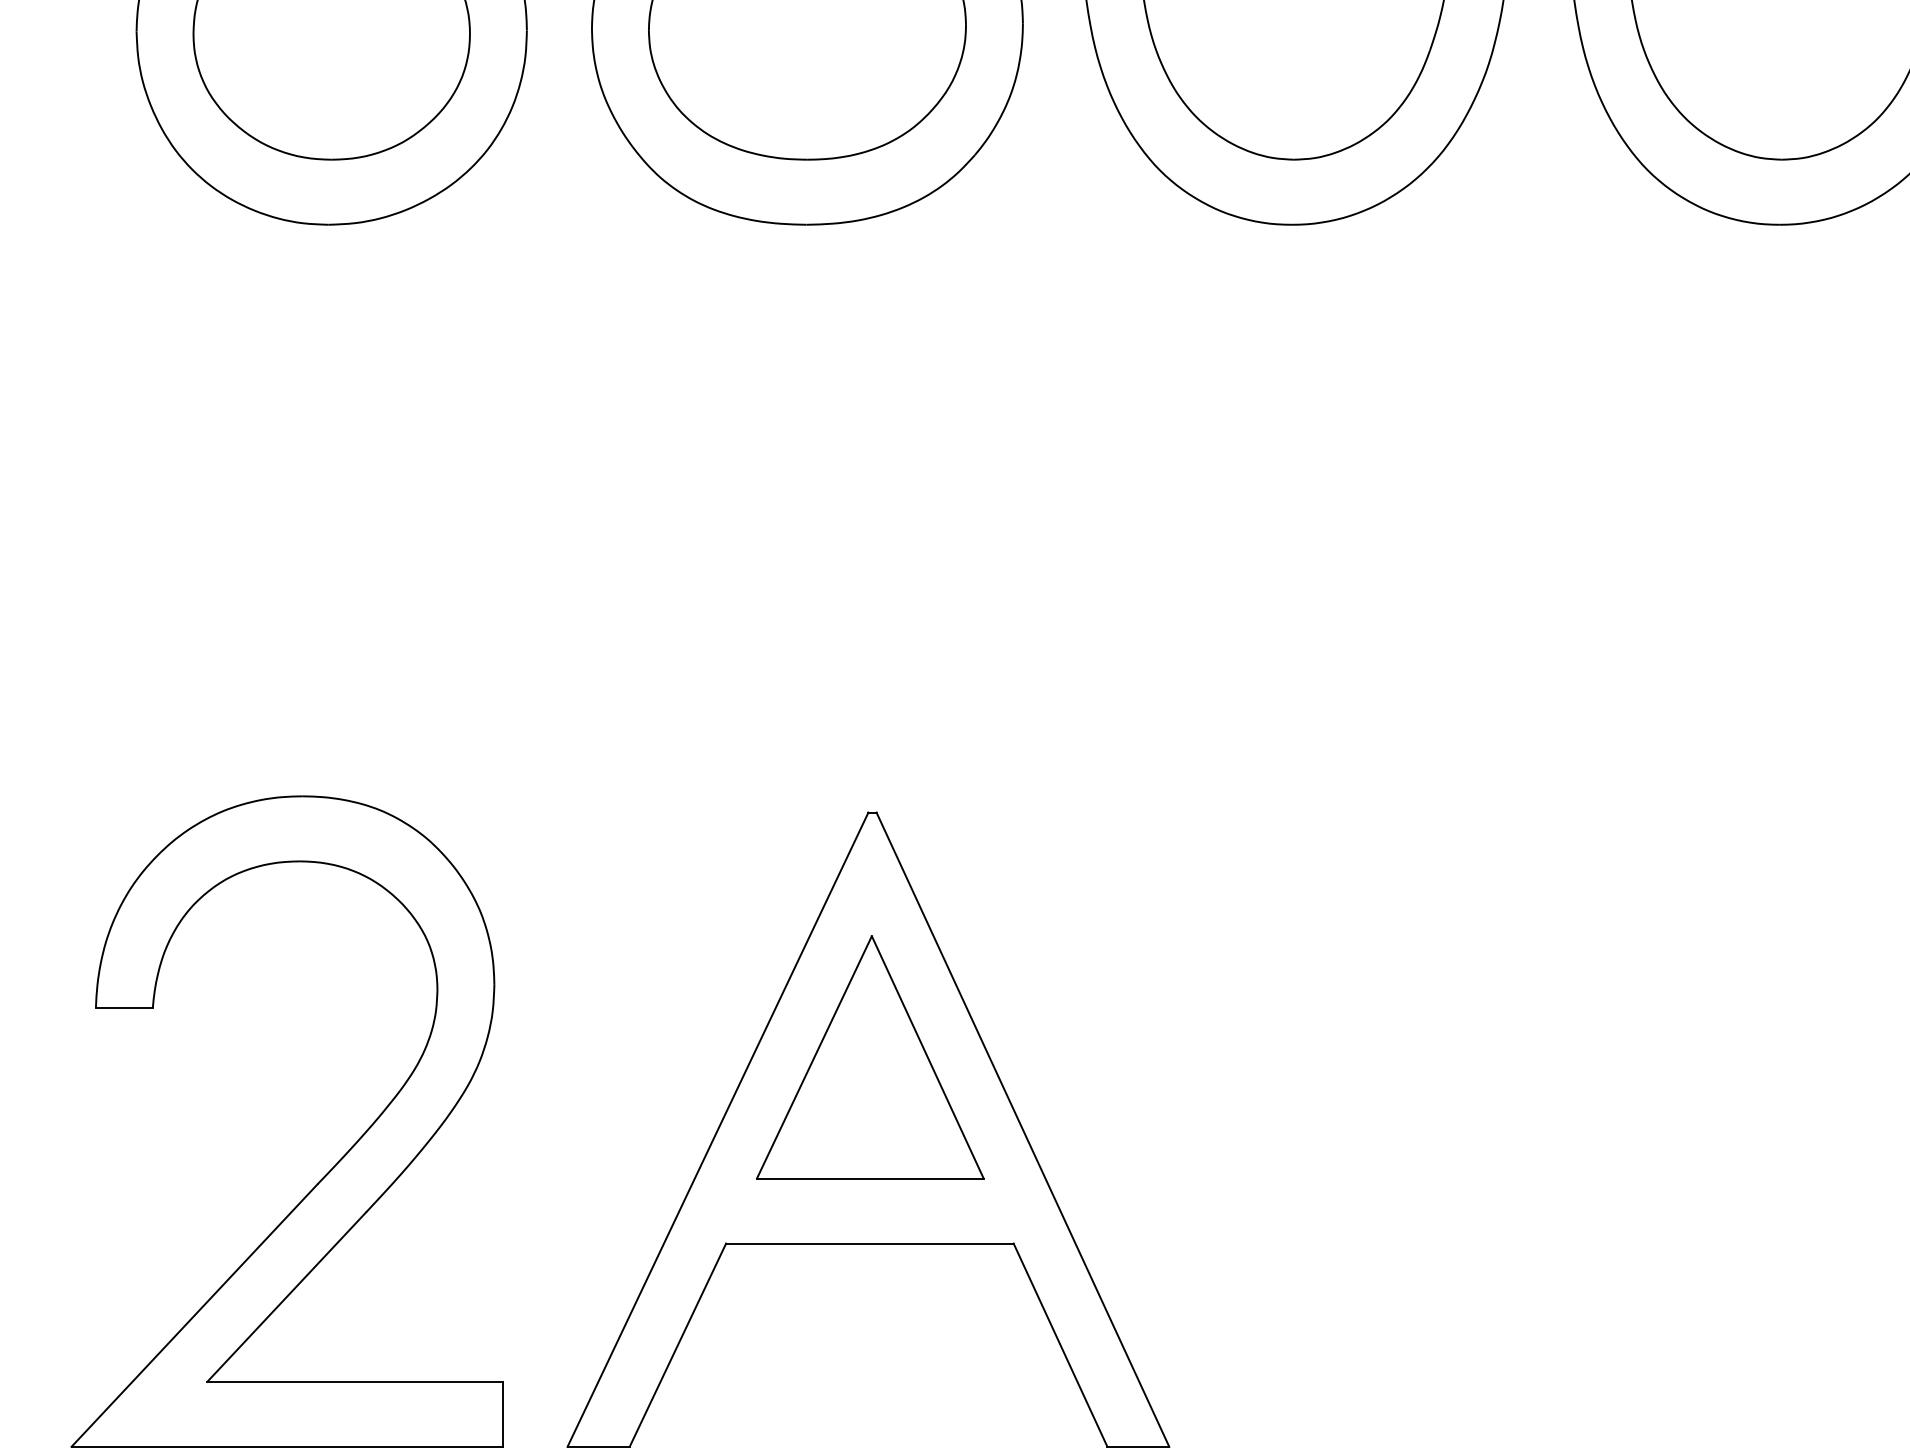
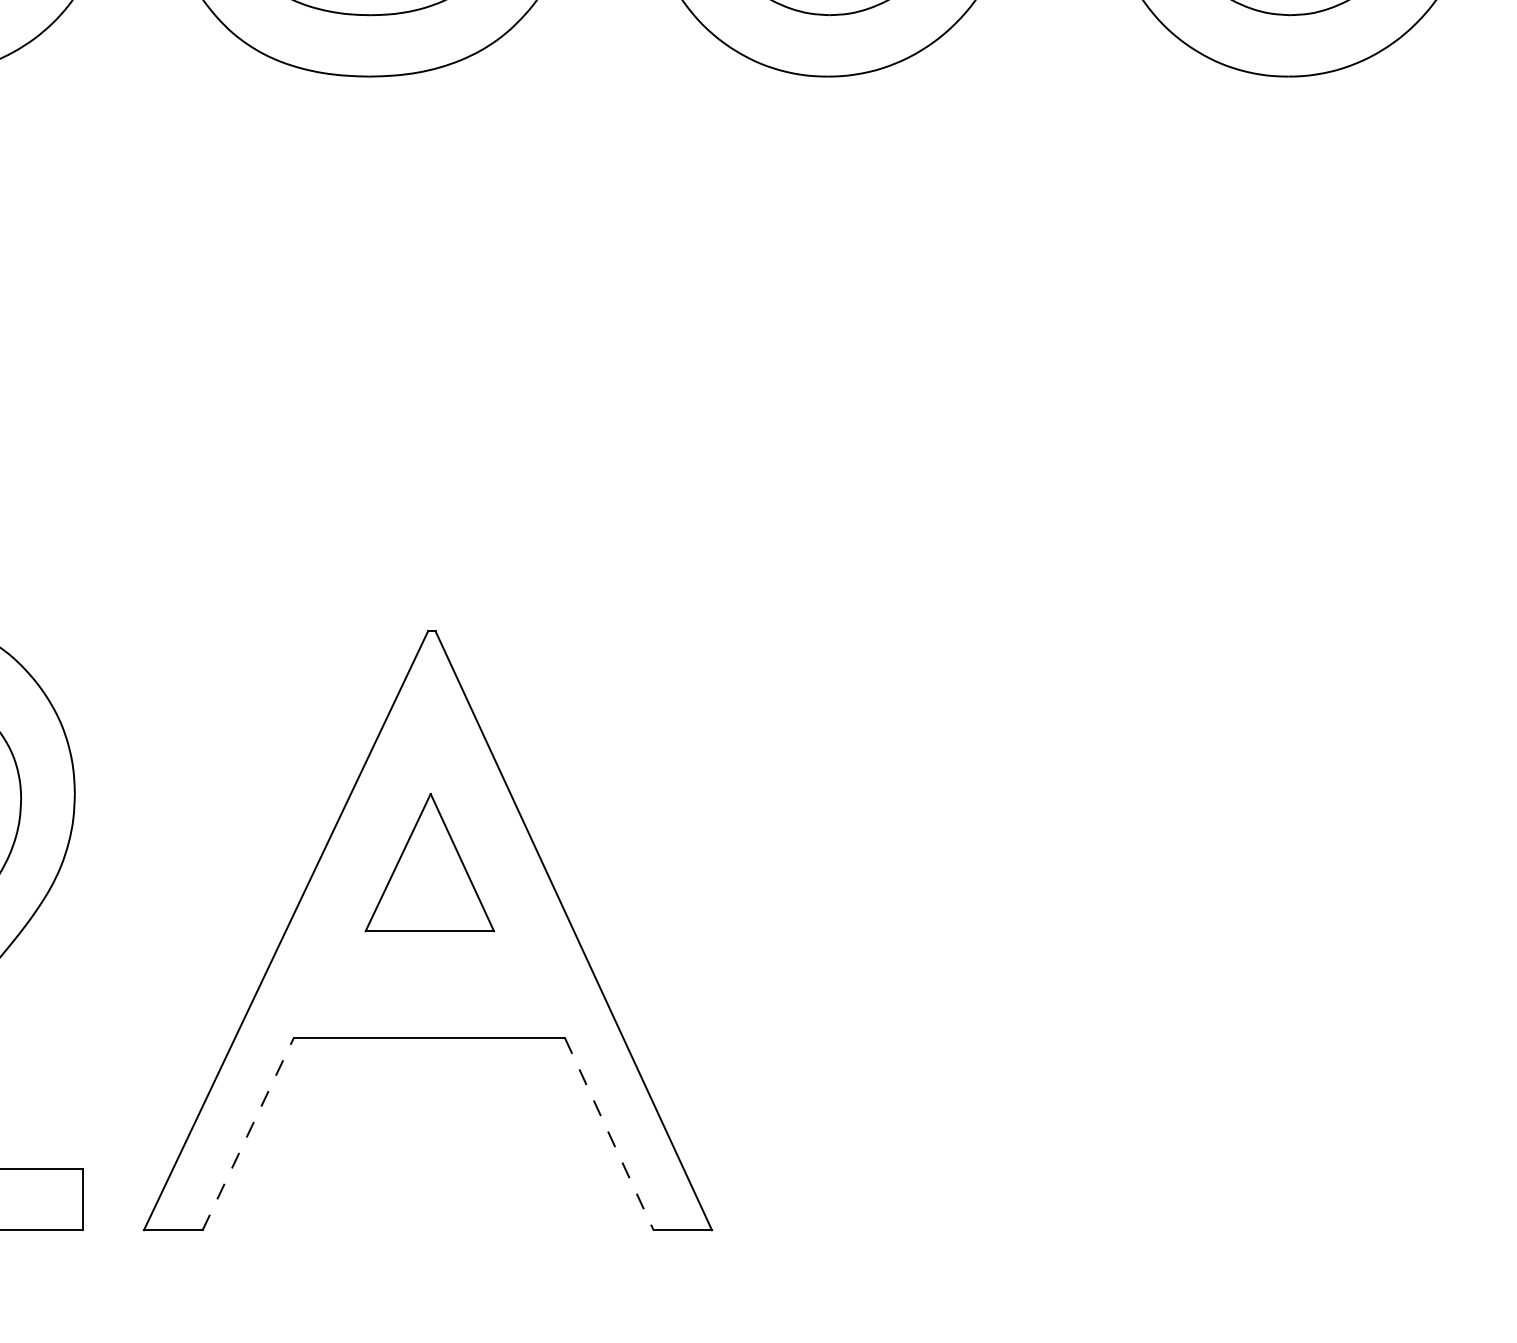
part: (870, 1057) -> (429, 862), size x0.6
line: (677, 1345) -> (247, 1134), solid -> dashed
line: (1060, 1345) -> (609, 1134), solid -> dashed

